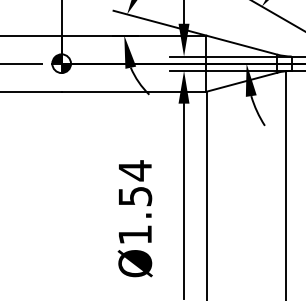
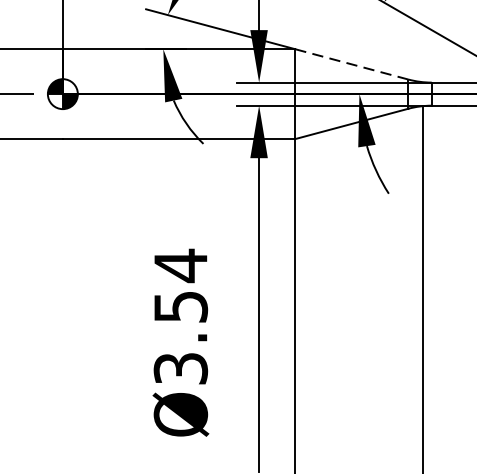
line: (241, 45) -> (351, 64), solid -> dashed
text: (135, 234) -> (181, 368), Ø1.54 -> Ø3.54

